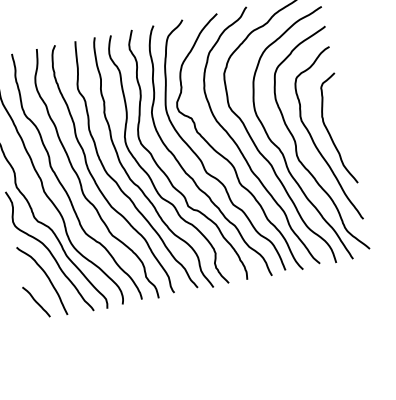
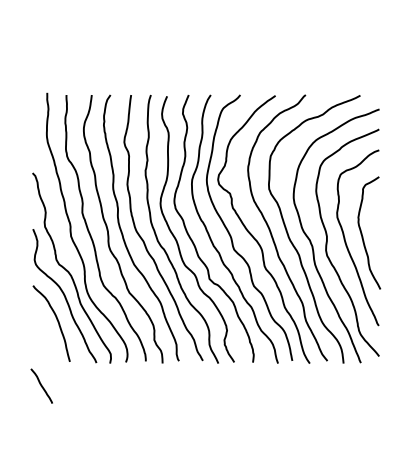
line: (35, 301) -> (41, 385), moved

